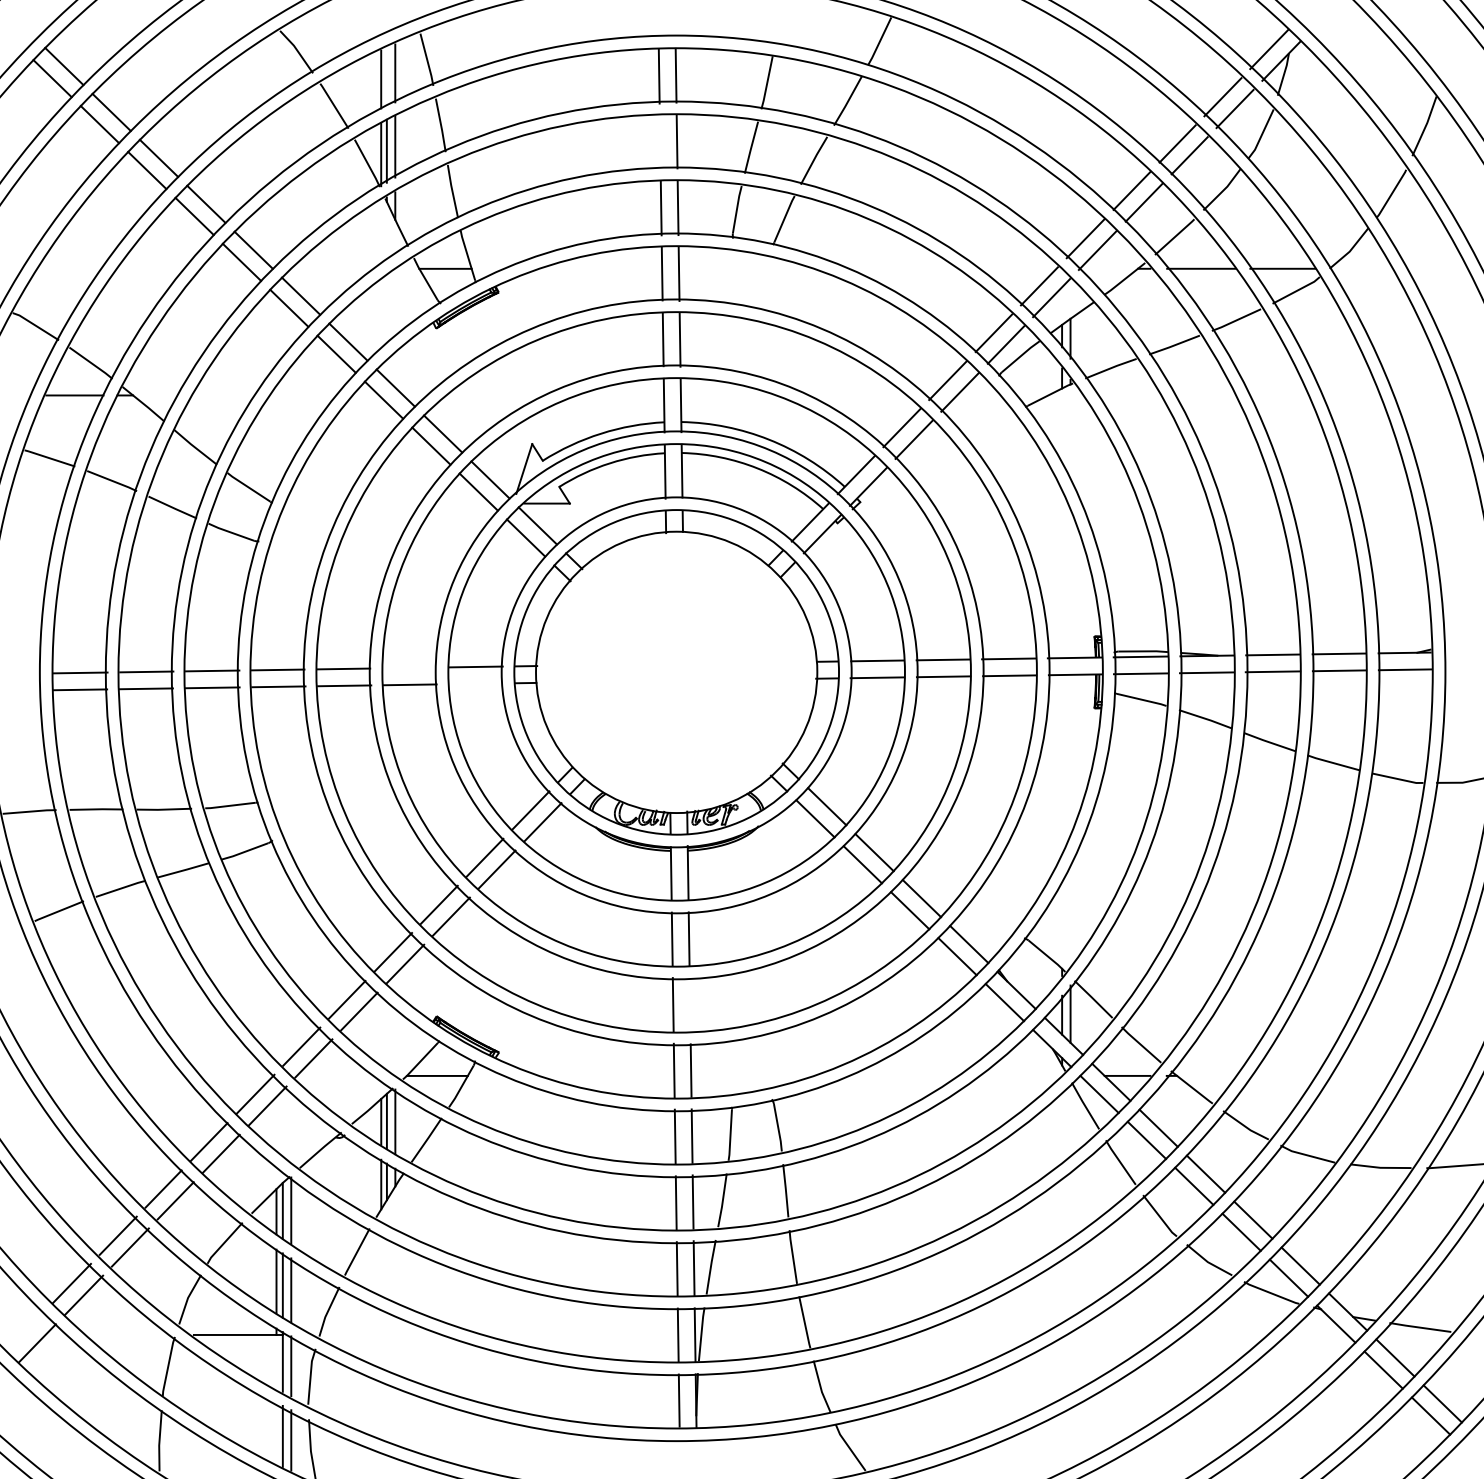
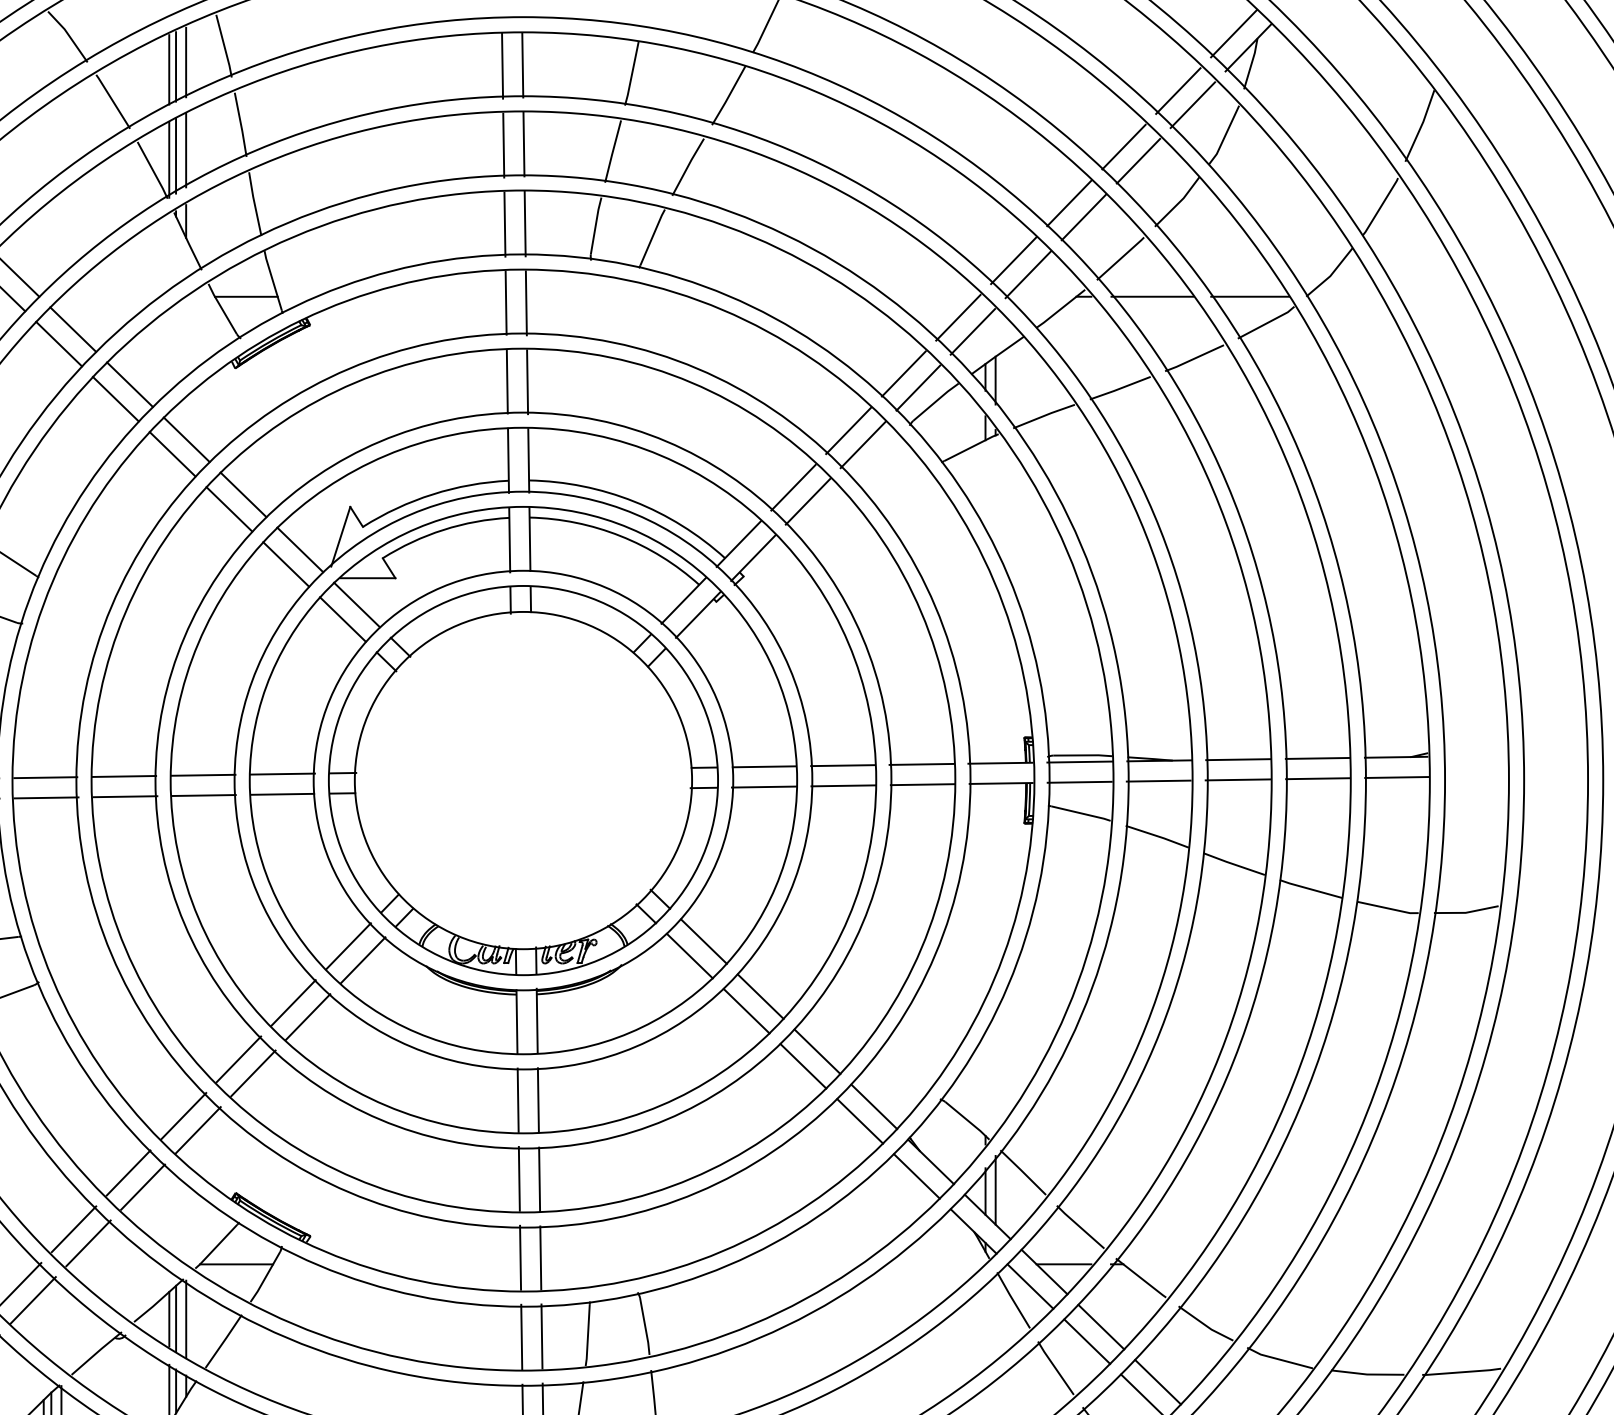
line: (386, 77) -> (175, 67), added
line: (659, 142) -> (502, 145), added
line: (409, 667) -> (203, 774), added
line: (475, 683) -> (282, 793), added
line: (689, 1004) -> (538, 1178), added

